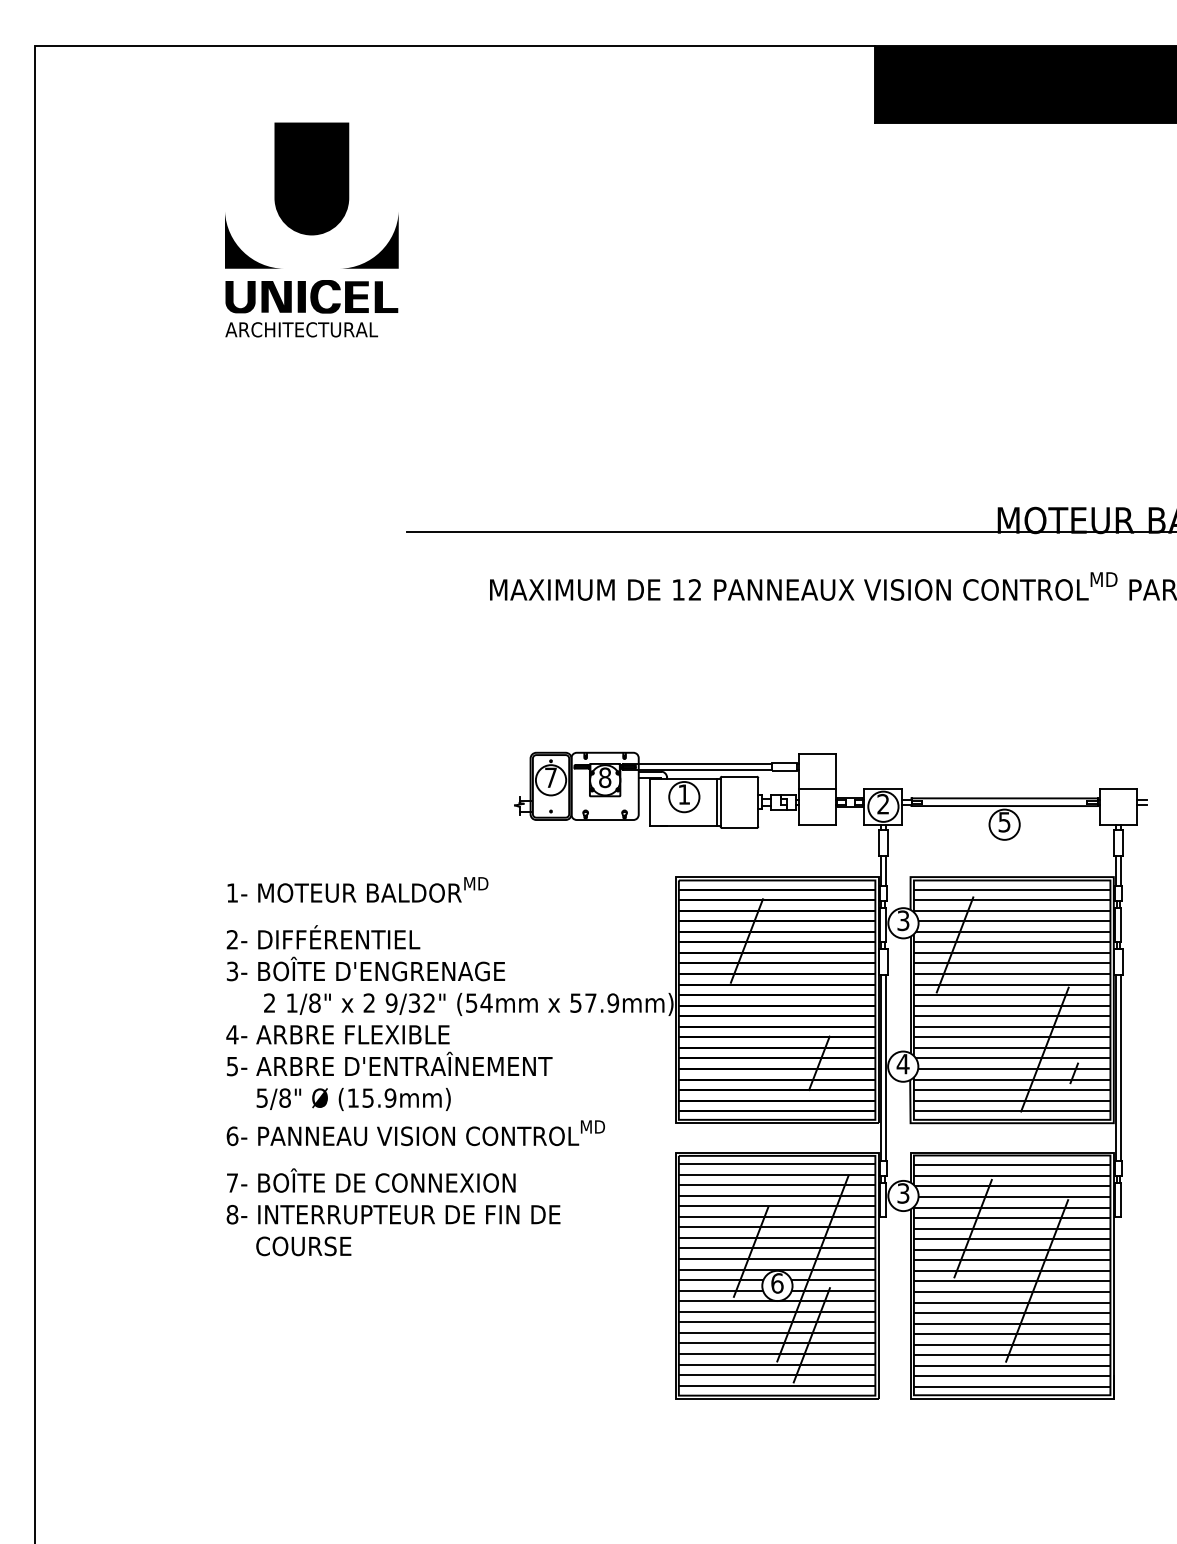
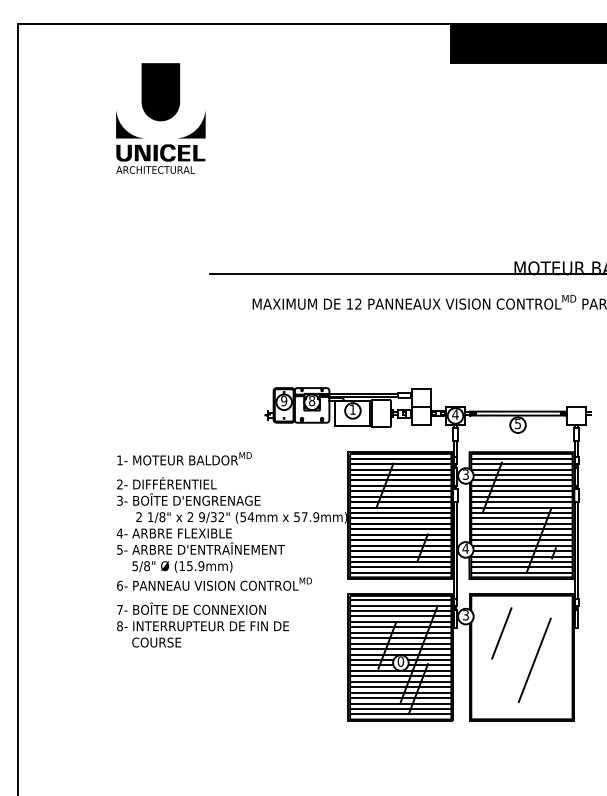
text: (551, 778) -> (284, 401), 7 -> 9
text: (883, 804) -> (455, 414), 2 -> 4
hatch: (1011, 1275) -> (521, 657), removed
text: (778, 1283) -> (401, 661), 6 -> 0

